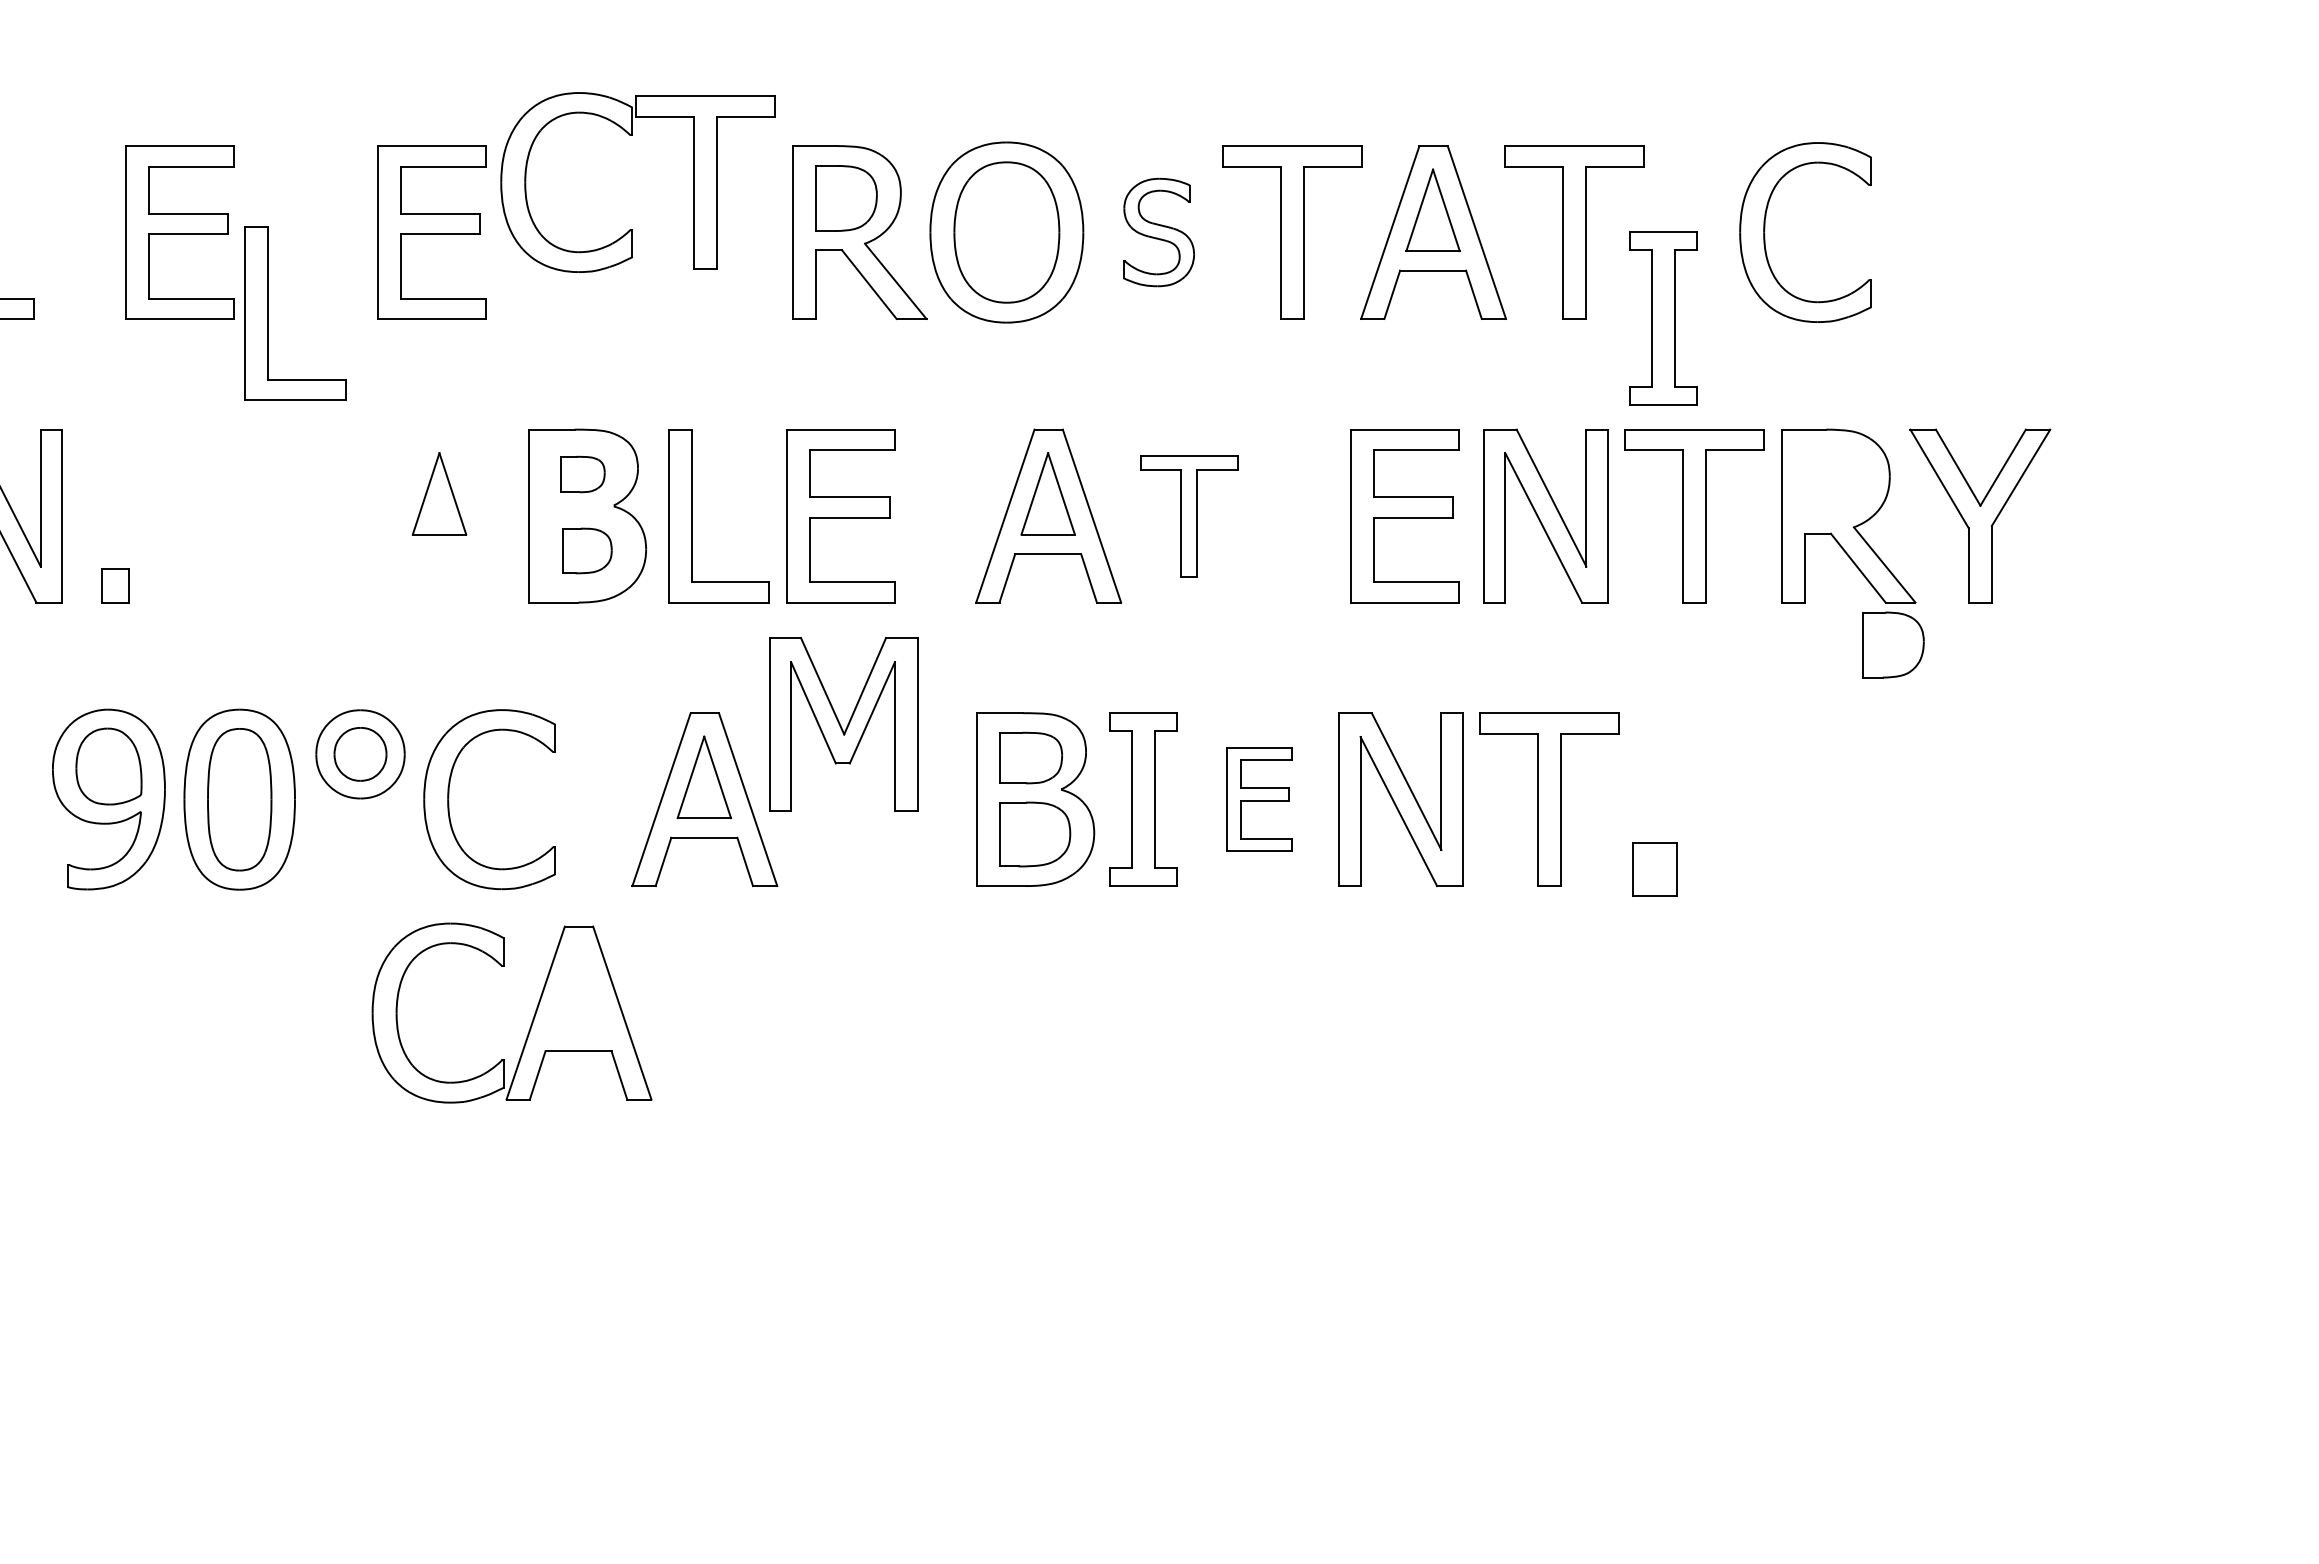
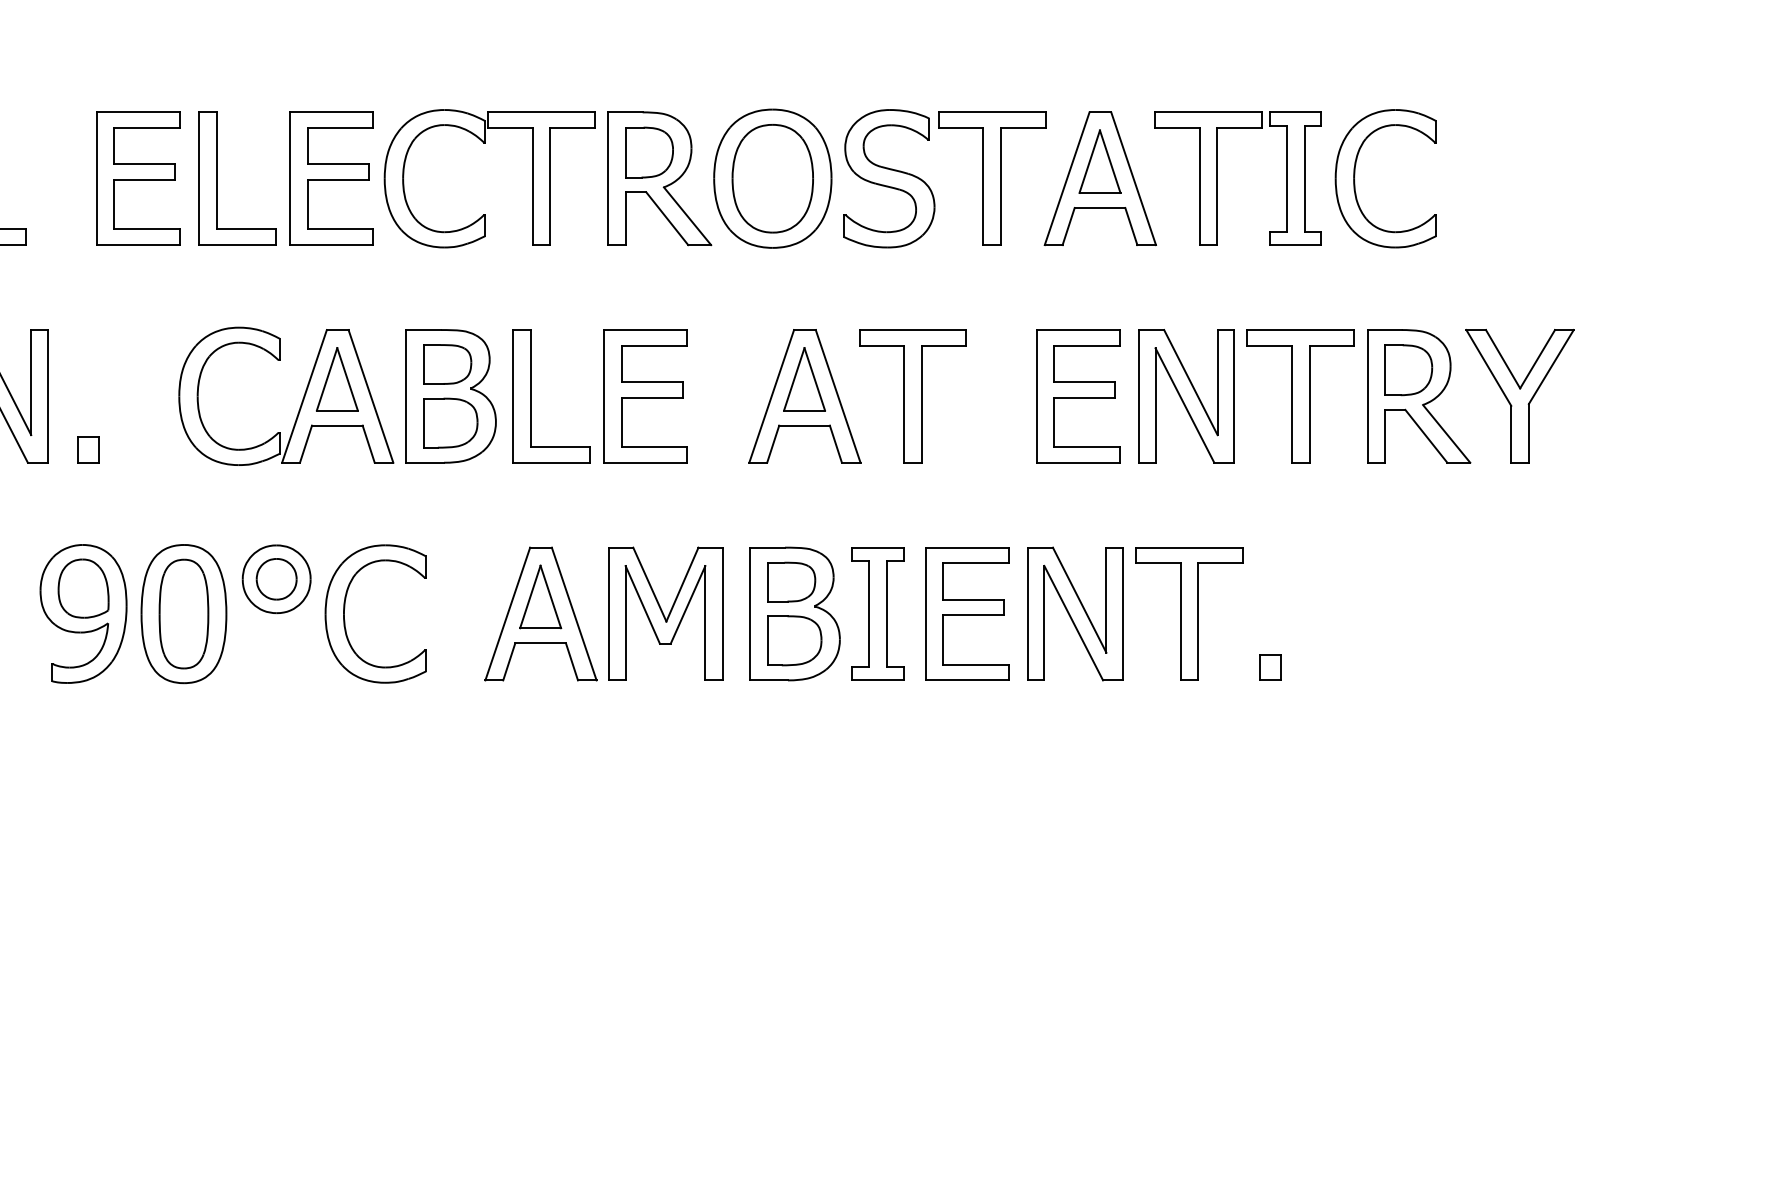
part: (632, 135) -> (485, 142), moved
part: (1158, 232) -> (889, 178), size x1.67
part: (268, 313) -> (216, 178), moved
part: (1663, 318) -> (1296, 178), moved
part: (582, 474) -> (447, 364), size x1.43
part: (1189, 516) -> (913, 396), size x1.43
part: (587, 550) -> (450, 422), size x1.43
part: (1893, 644) -> (1408, 369), moved
part: (843, 724) -> (665, 613), moved
part: (1259, 799) -> (966, 613), size x1.67
part: (1654, 869) -> (1269, 667), size x0.62
part: (531, 1021) -> (301, 402), moved

